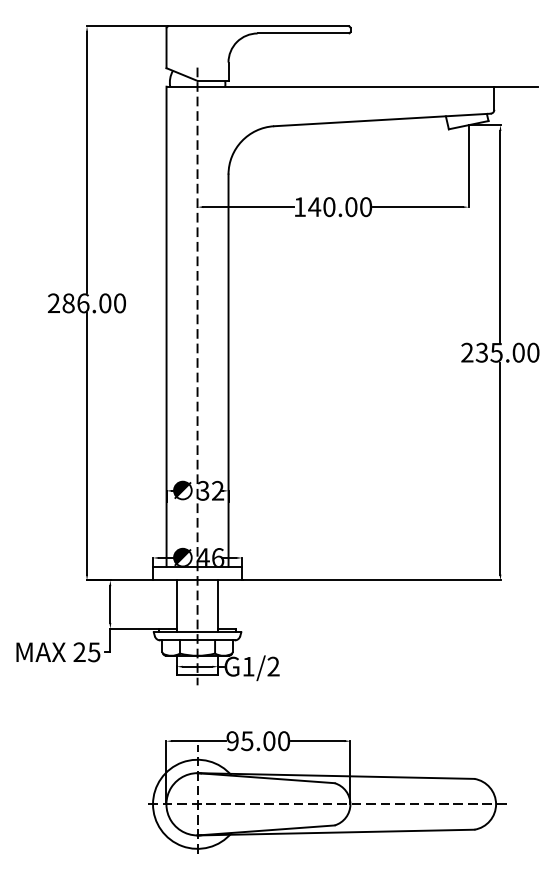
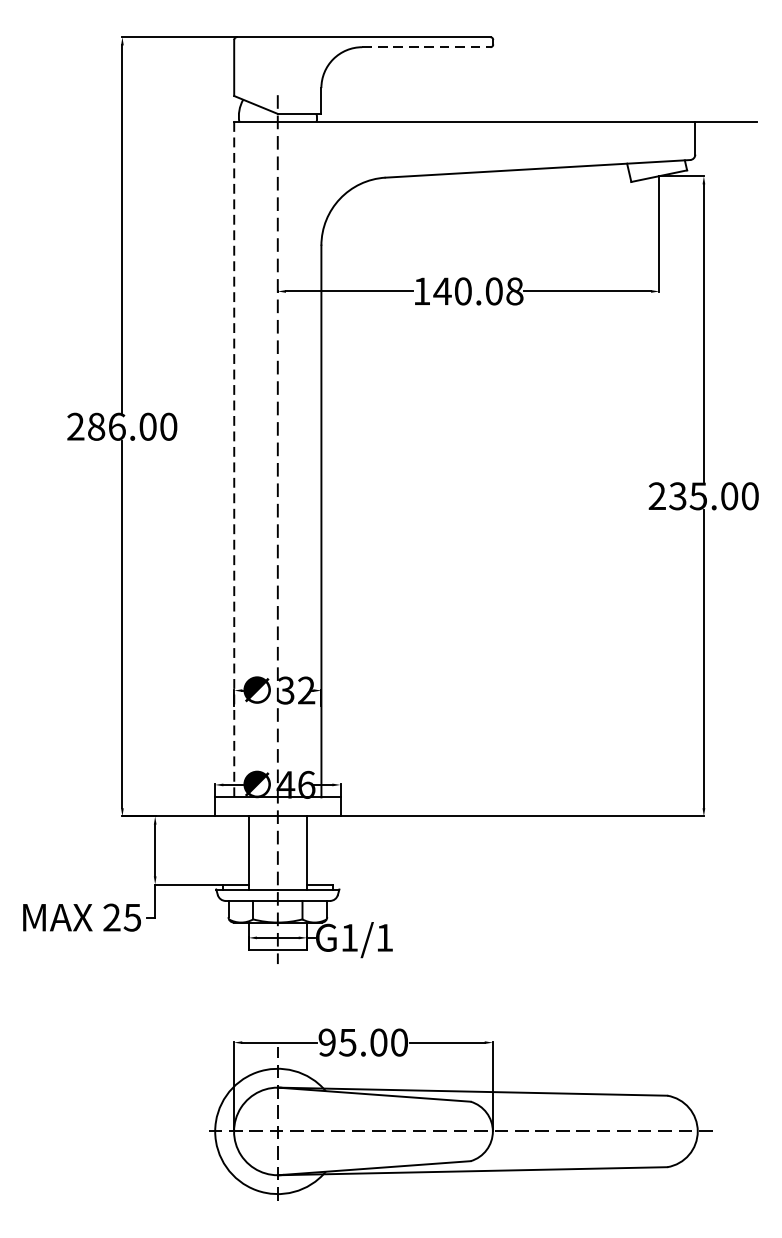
line: (303, 33) -> (426, 47), solid -> dashed
text: (366, 206) -> (515, 290), 140.00 -> 140.08
line: (166, 327) -> (234, 460), solid -> dashed
text: (273, 666) -> (384, 937), G1/2 -> G1/1

